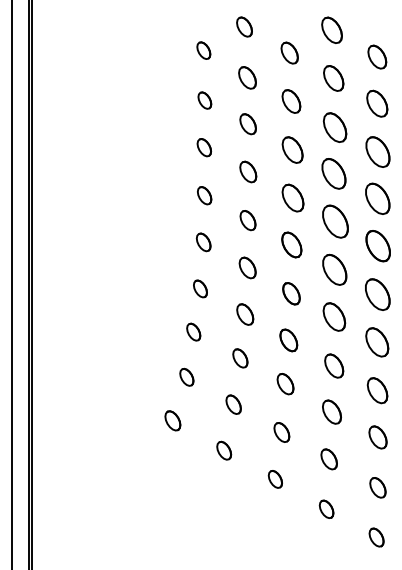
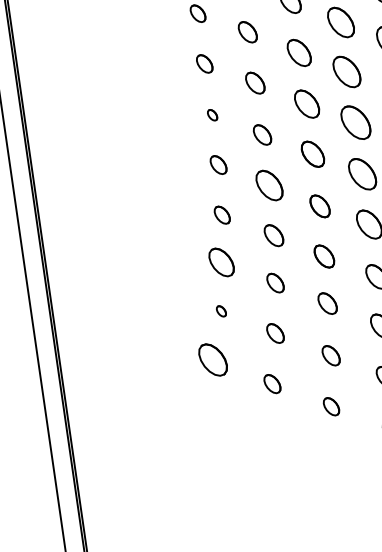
part: (204, 195) -> (212, 114), size x0.6
part: (247, 267) -> (269, 185), size x1.4
part: (193, 331) -> (221, 261), size x1.6
part: (186, 376) -> (220, 310), size x0.6
part: (172, 420) -> (212, 359), size x1.6

